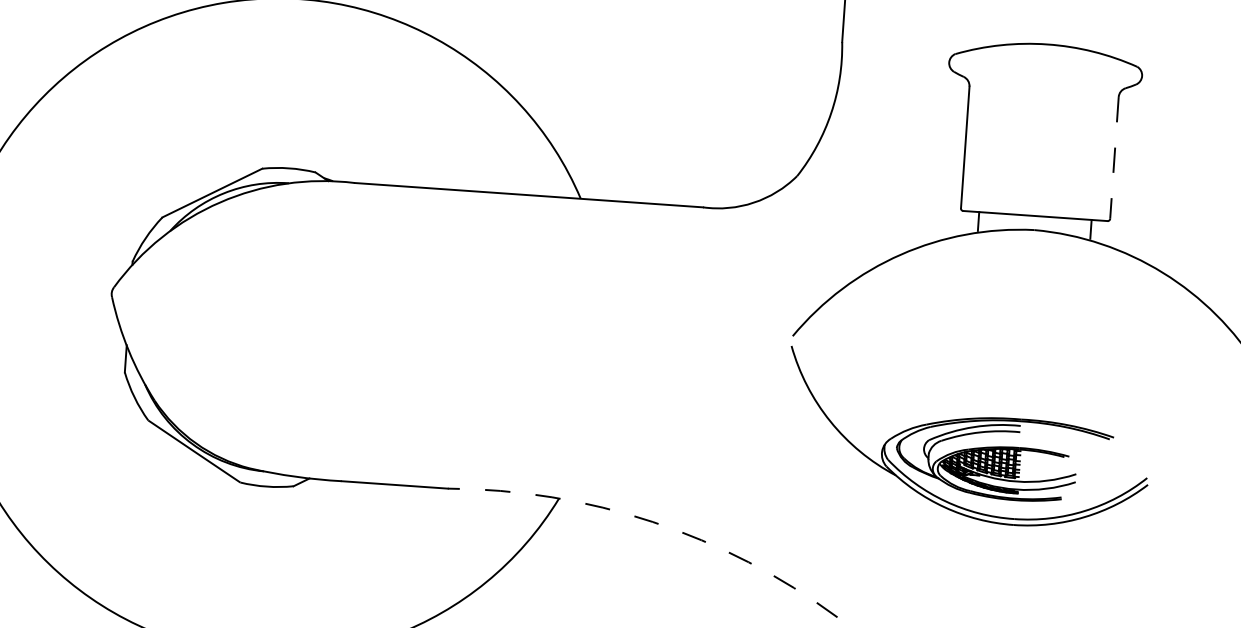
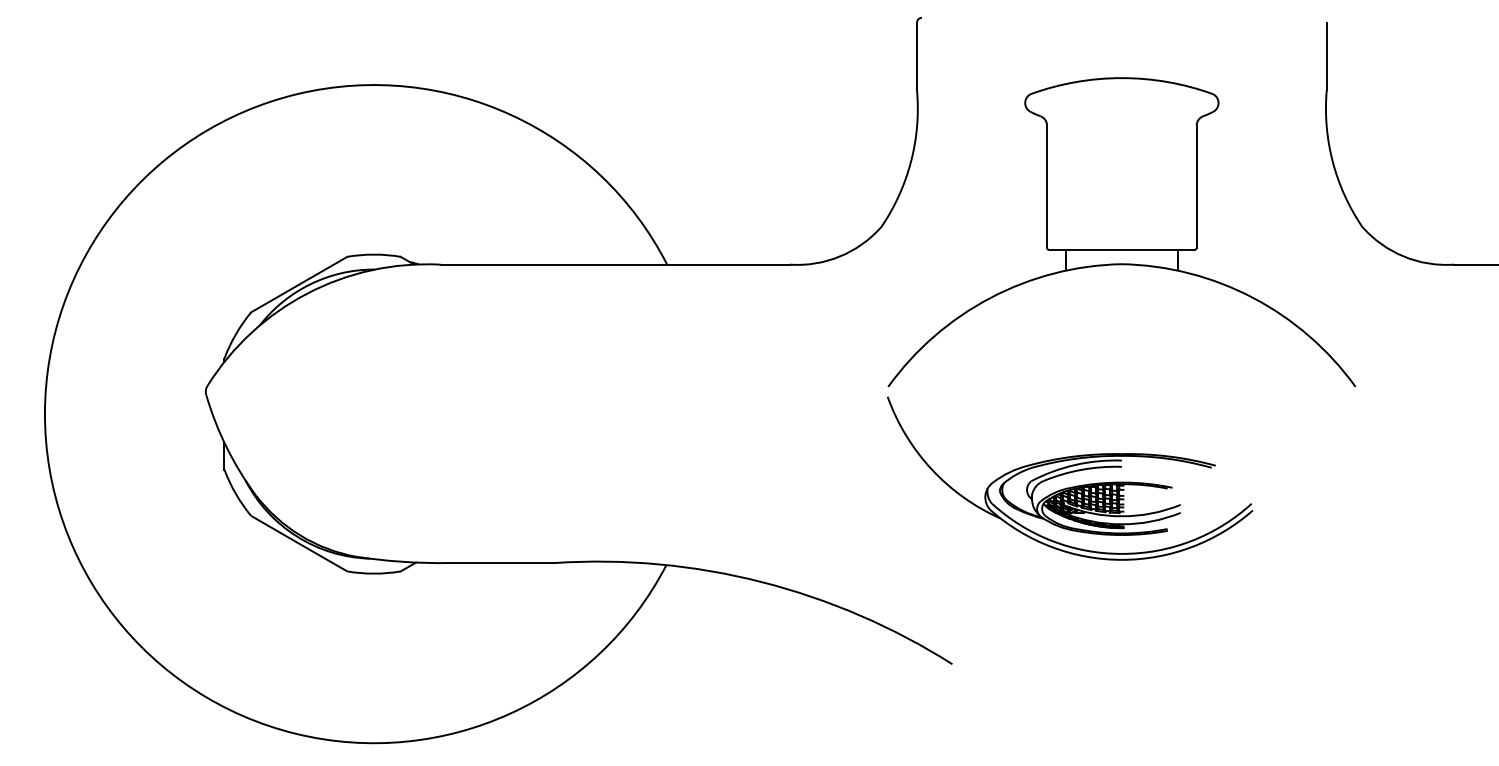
line: (1114, 158) -> (1196, 187), dashed -> solid
arc: (652, 522) -> (761, 582), dashed -> solid

